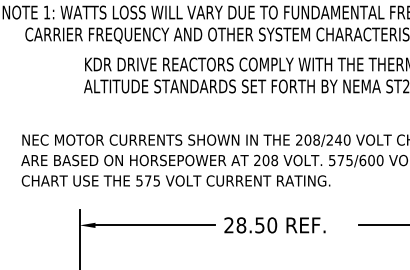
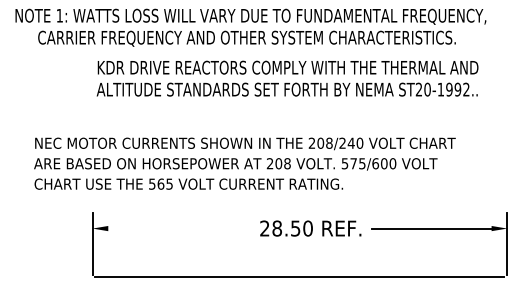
text: (147, 180) -> (160, 183), 575 -> 565
line: (154, 225) -> (167, 228), removed
text: (274, 225) -> (310, 228), moved

